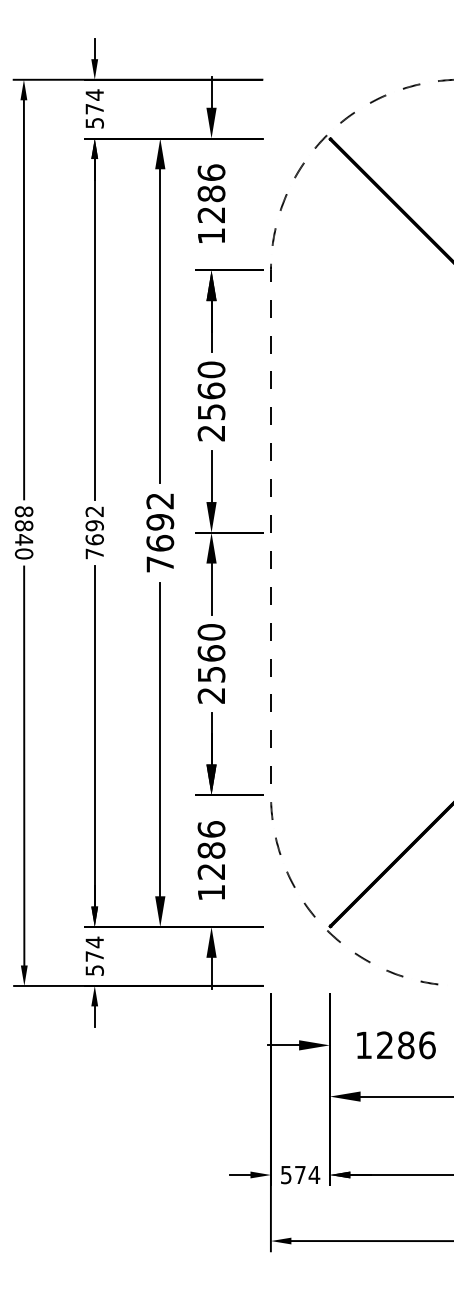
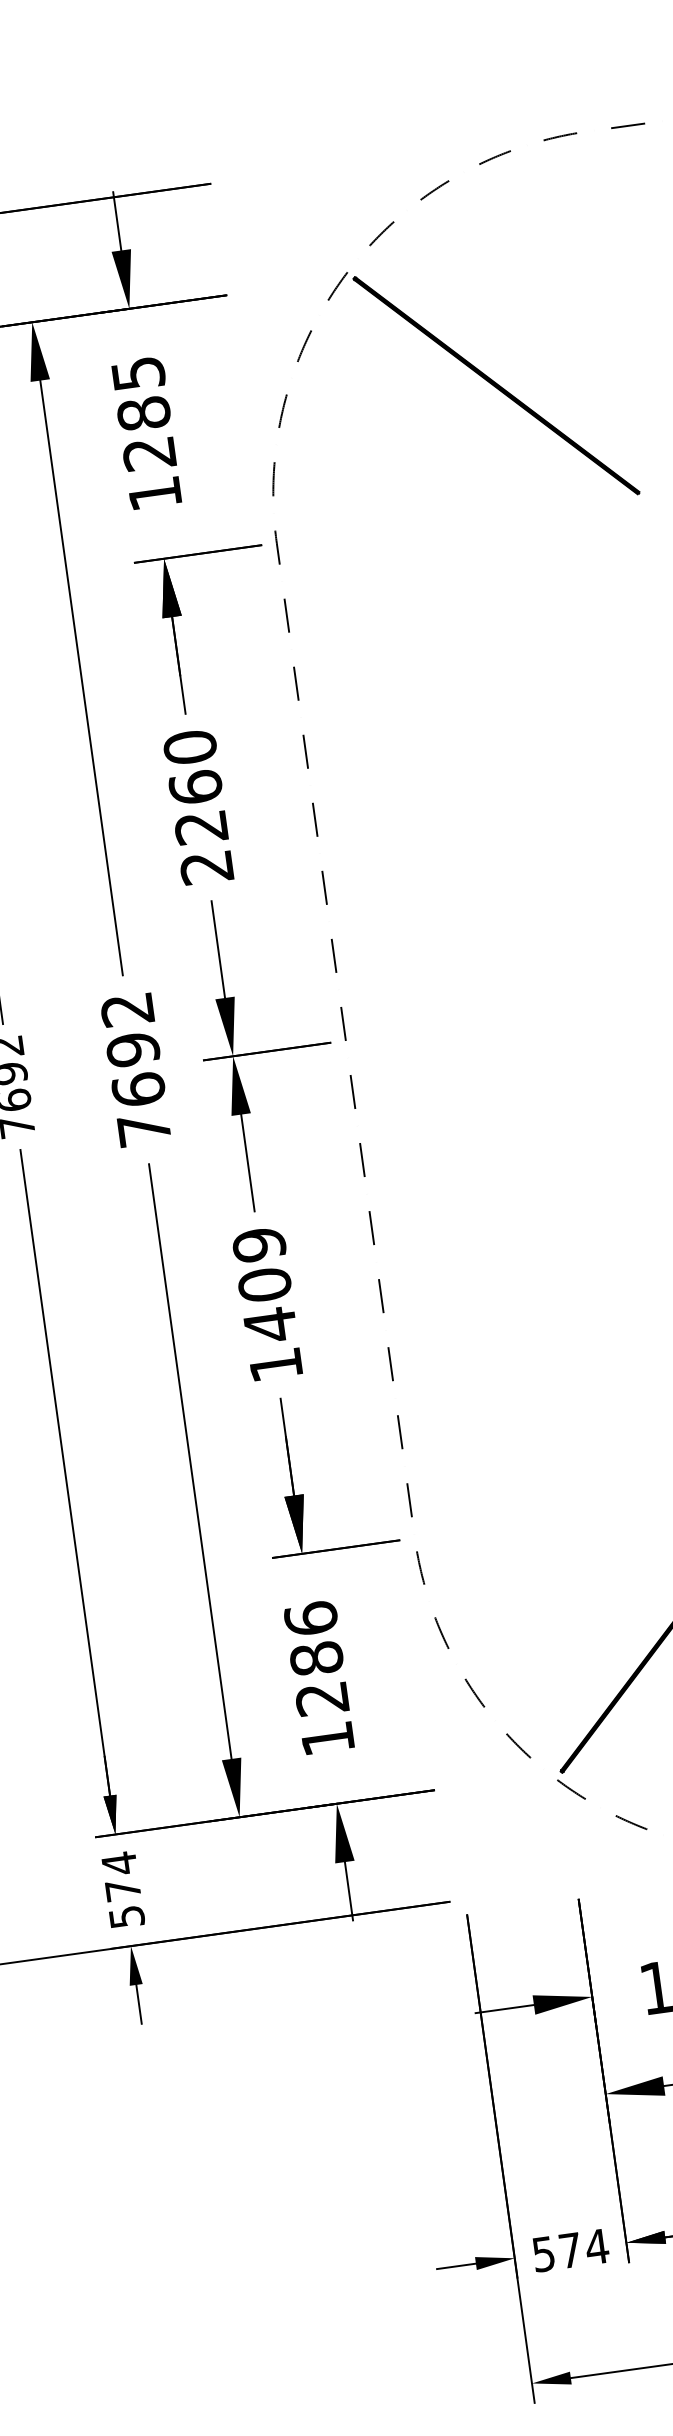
text: (211, 172) -> (138, 373), 1286 -> 1285
text: (211, 412) -> (201, 828), 2560 -> 2260
text: (211, 663) -> (267, 1304), 2560 -> 1409

